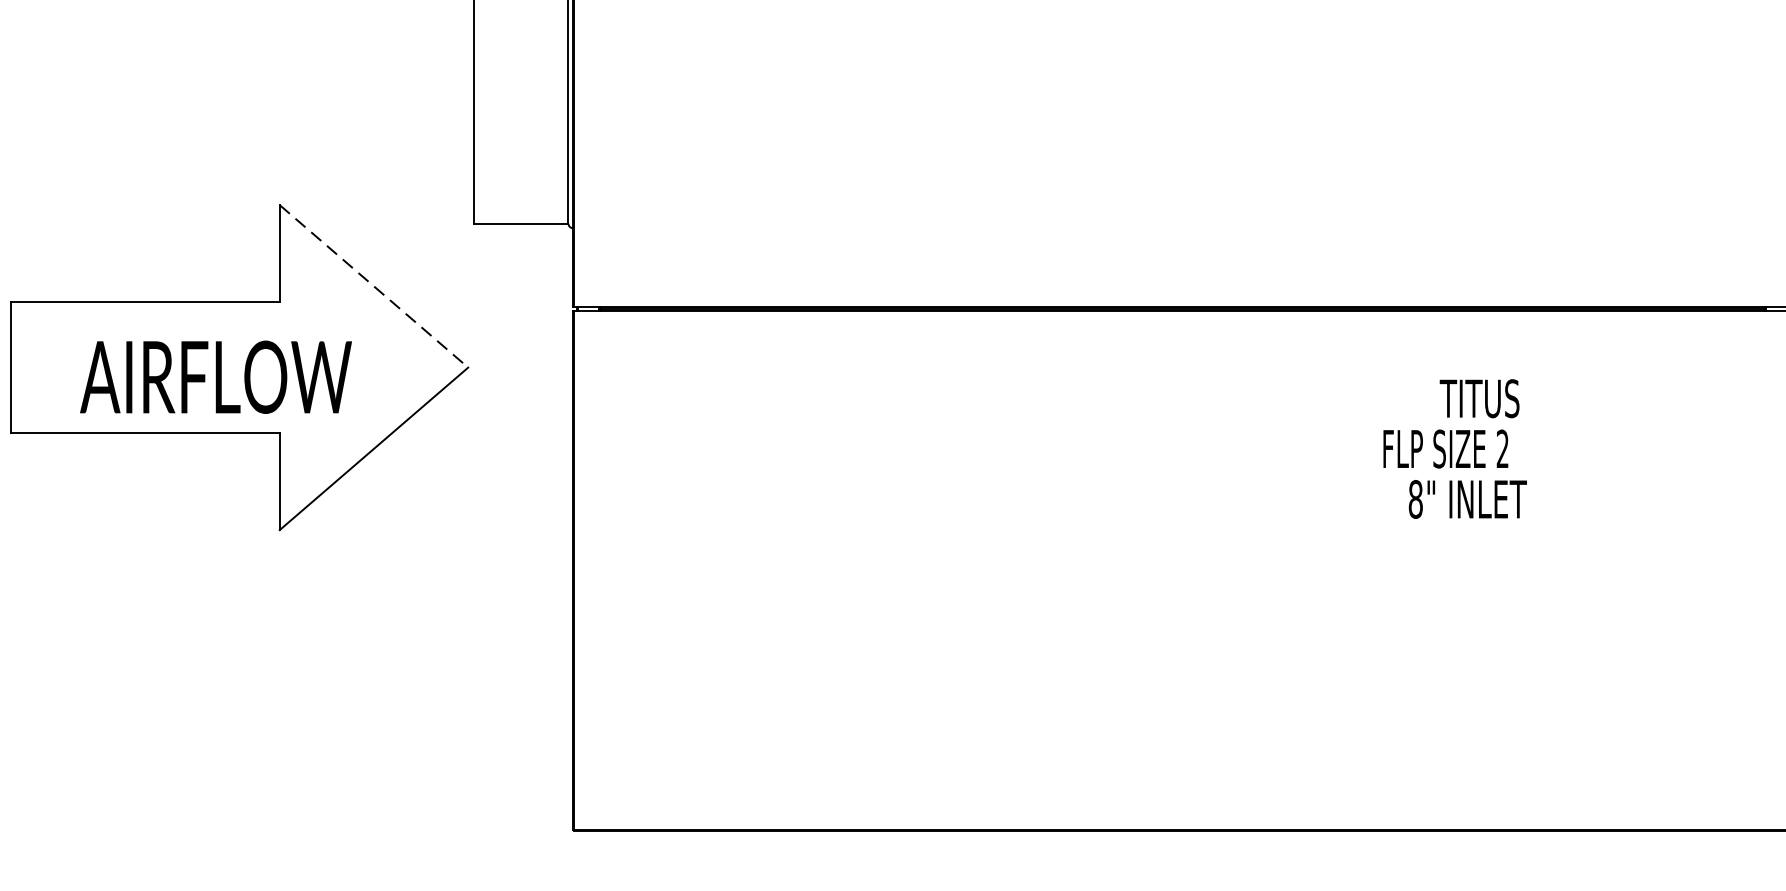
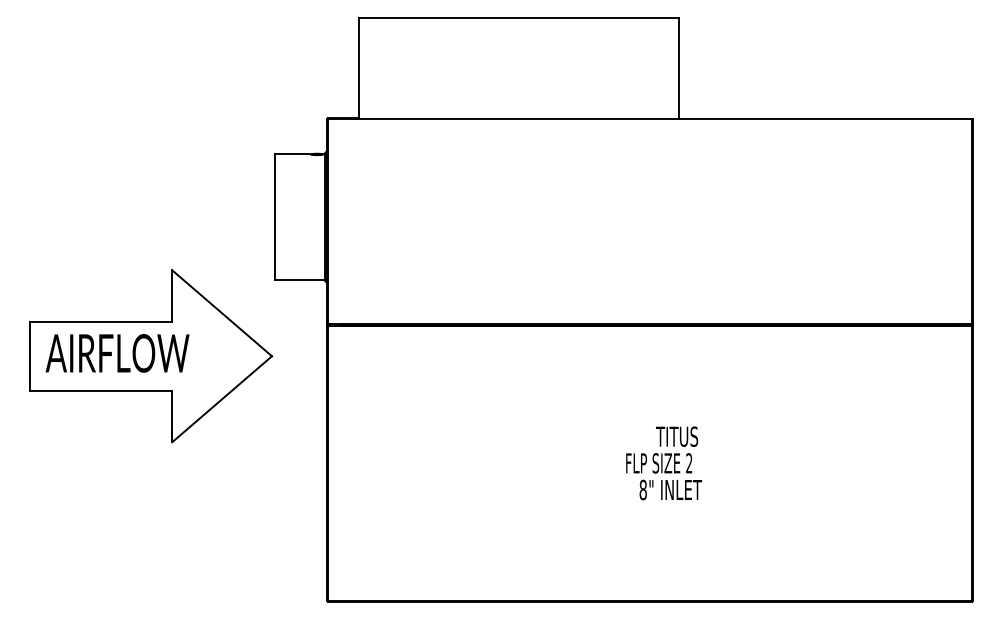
line: (374, 286) -> (222, 313), dashed -> solid
text: (215, 377) -> (117, 353), moved
text: (1454, 449) -> (663, 463), moved

